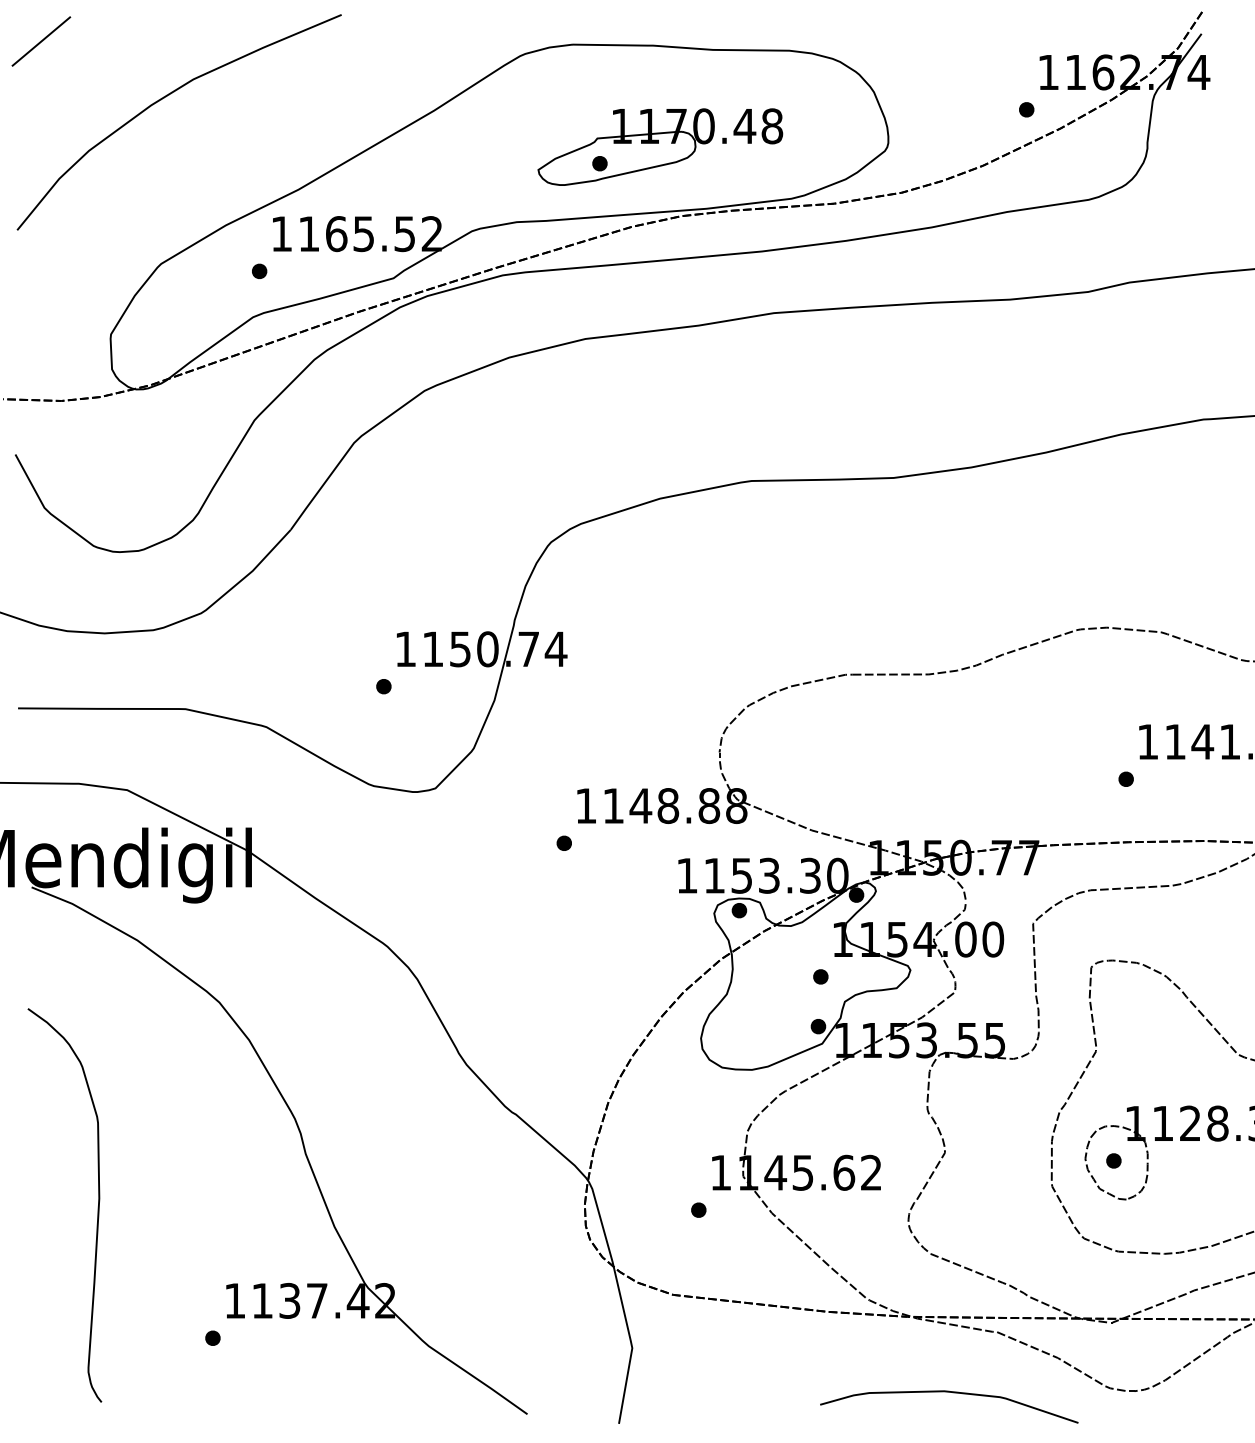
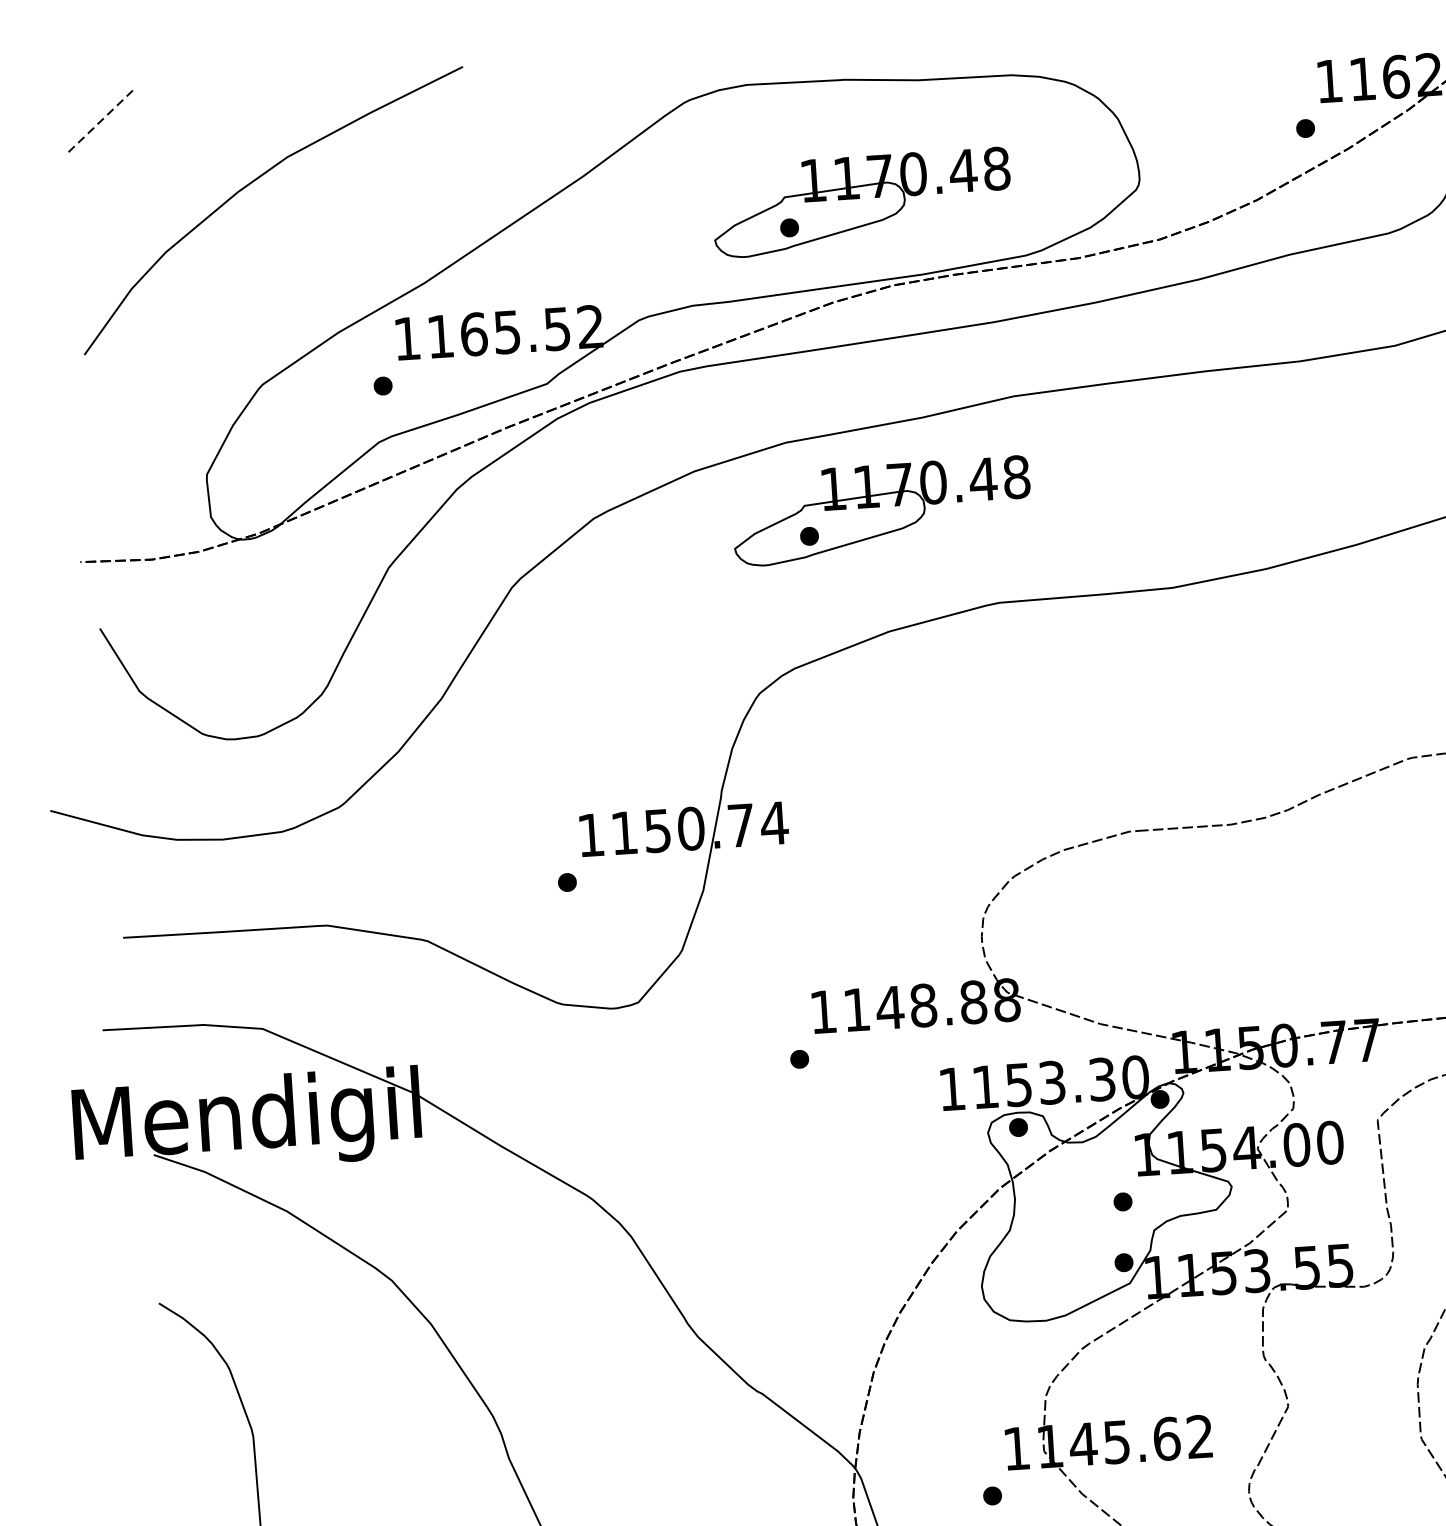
line: (41, 41) -> (99, 122), solid -> dashed
part: (660, 399) -> (882, 510), added

